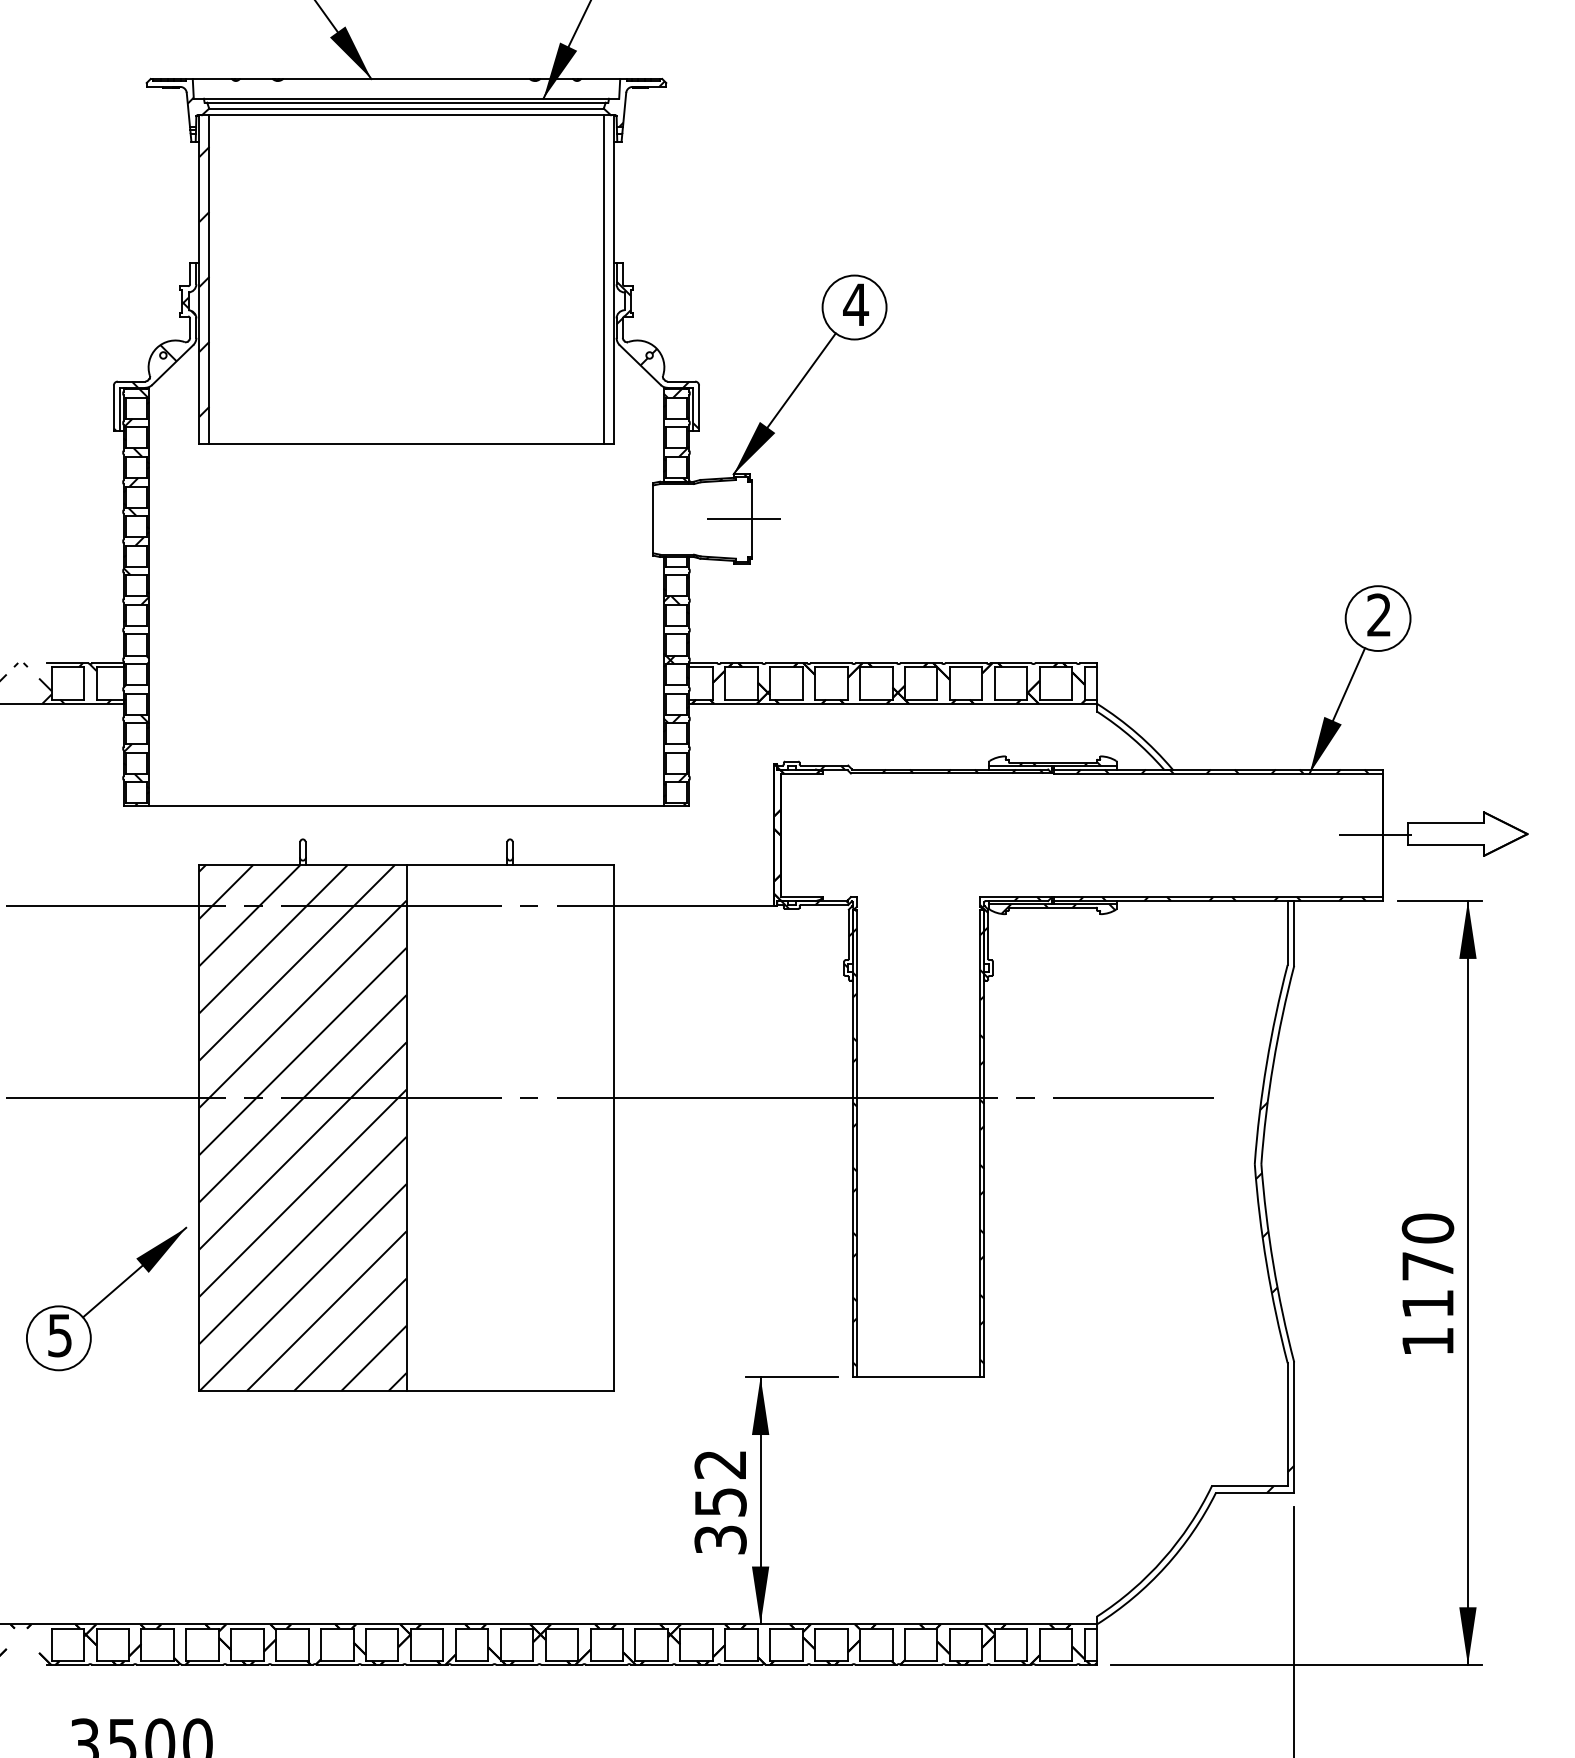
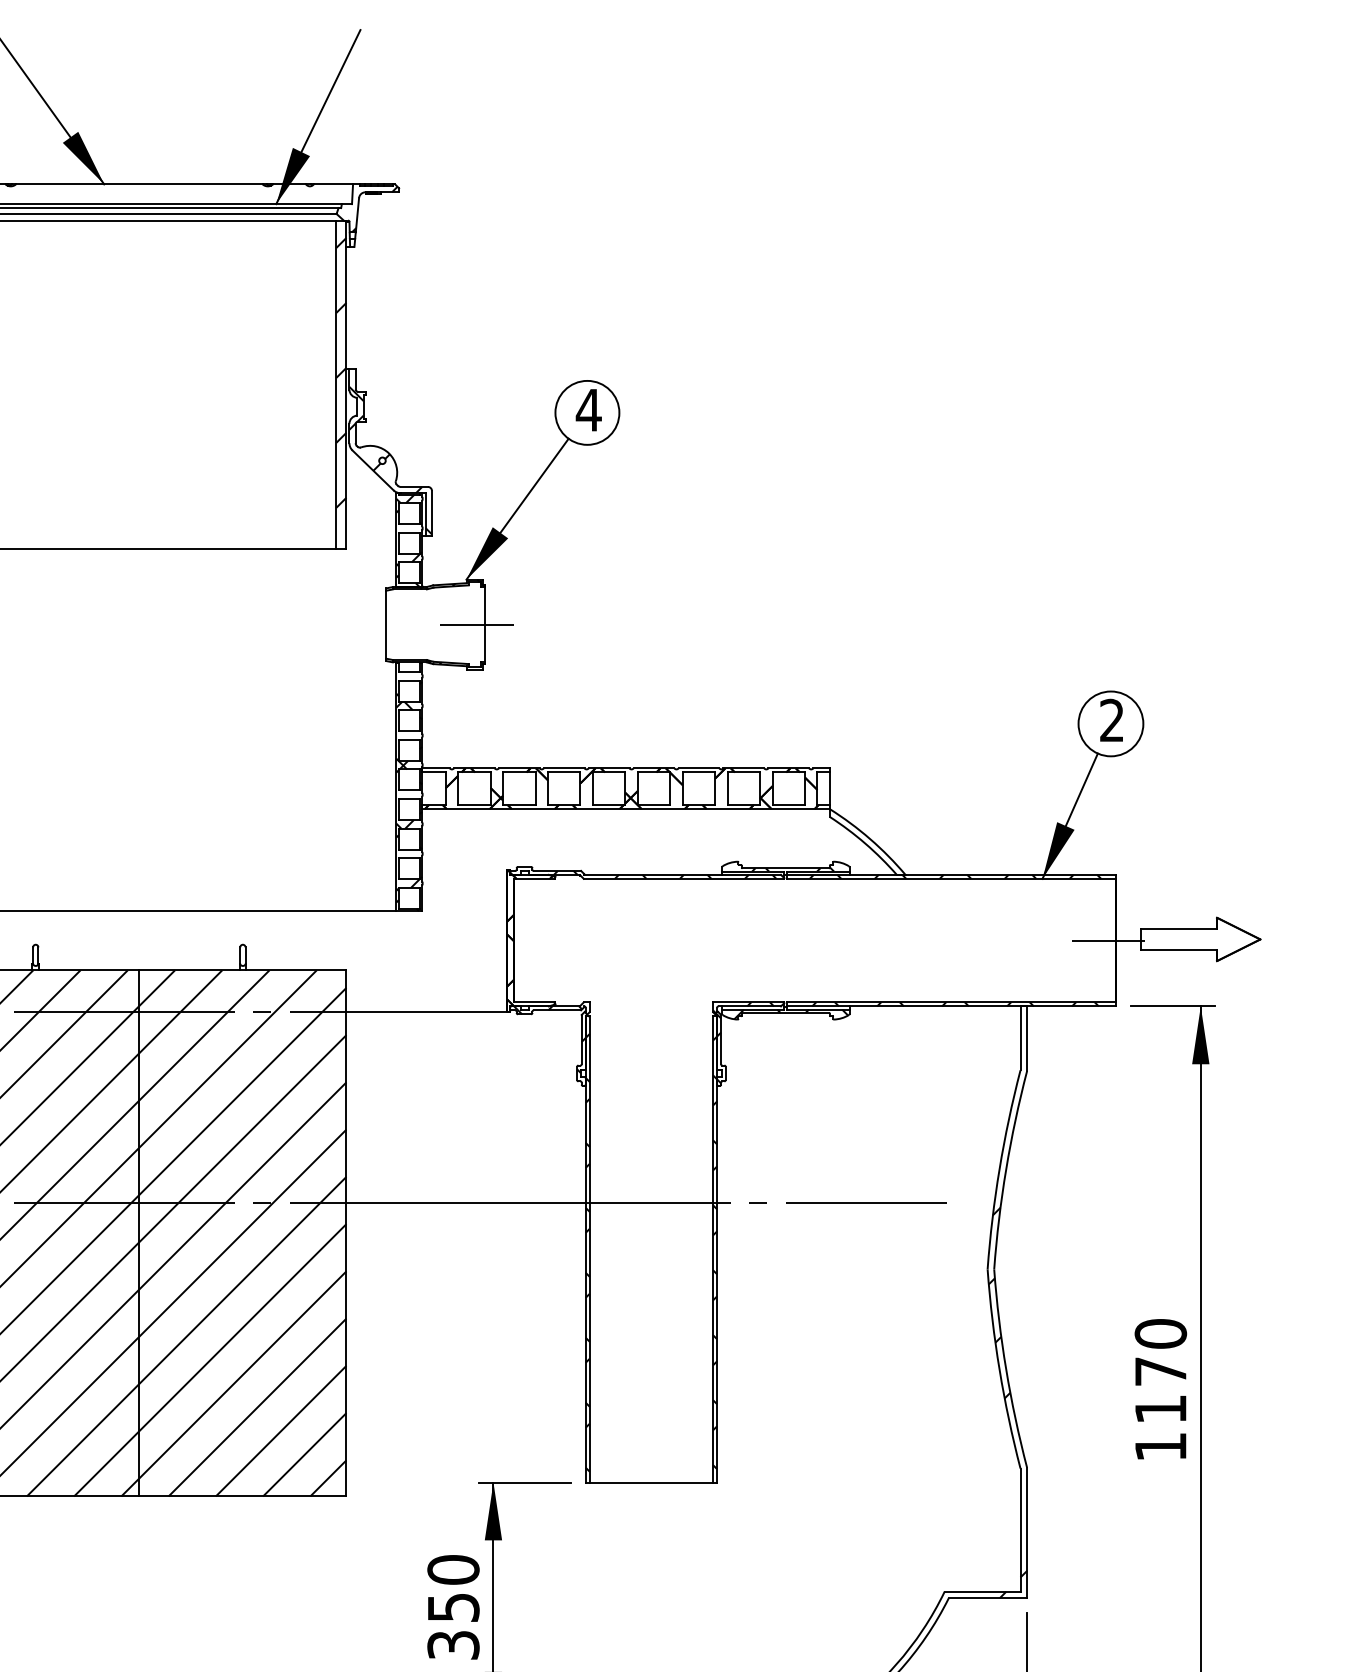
hatch: (608, 267) -> (341, 372), added
hatch: (509, 1128) -> (242, 1233), added
text: (720, 1464) -> (453, 1569), 352 -> 350

